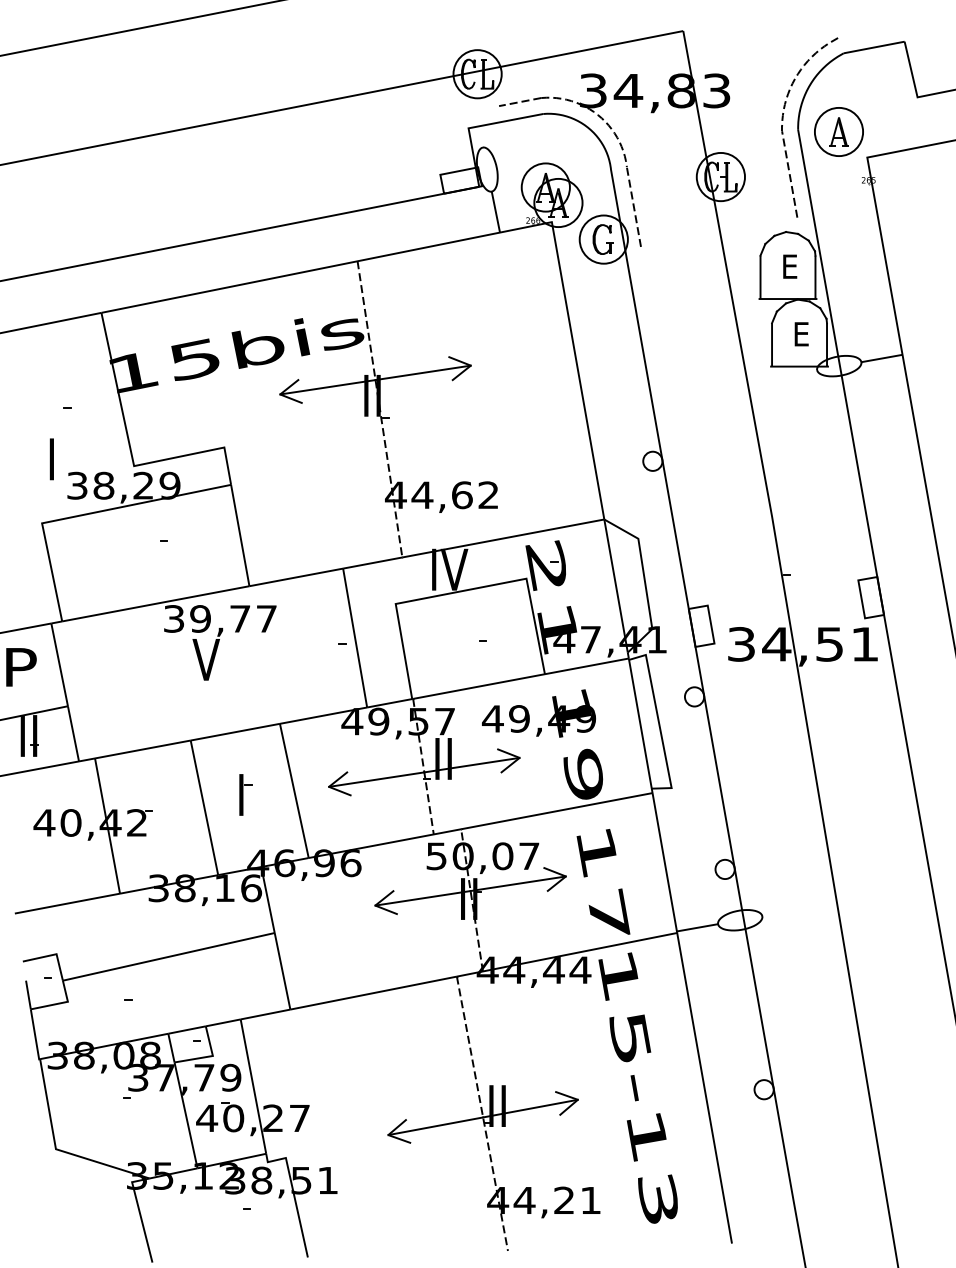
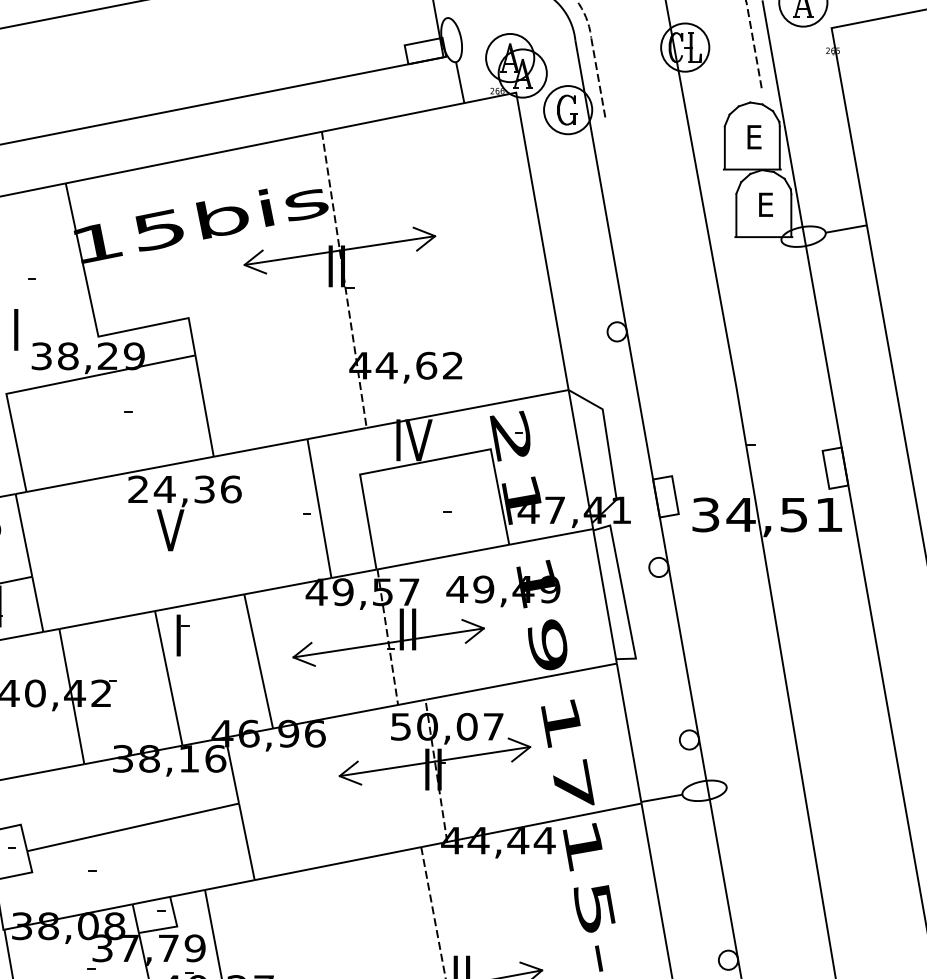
text: (220, 618) -> (184, 489), 39,77 -> 24,36
part: (245, 794) -> (182, 635), moved

